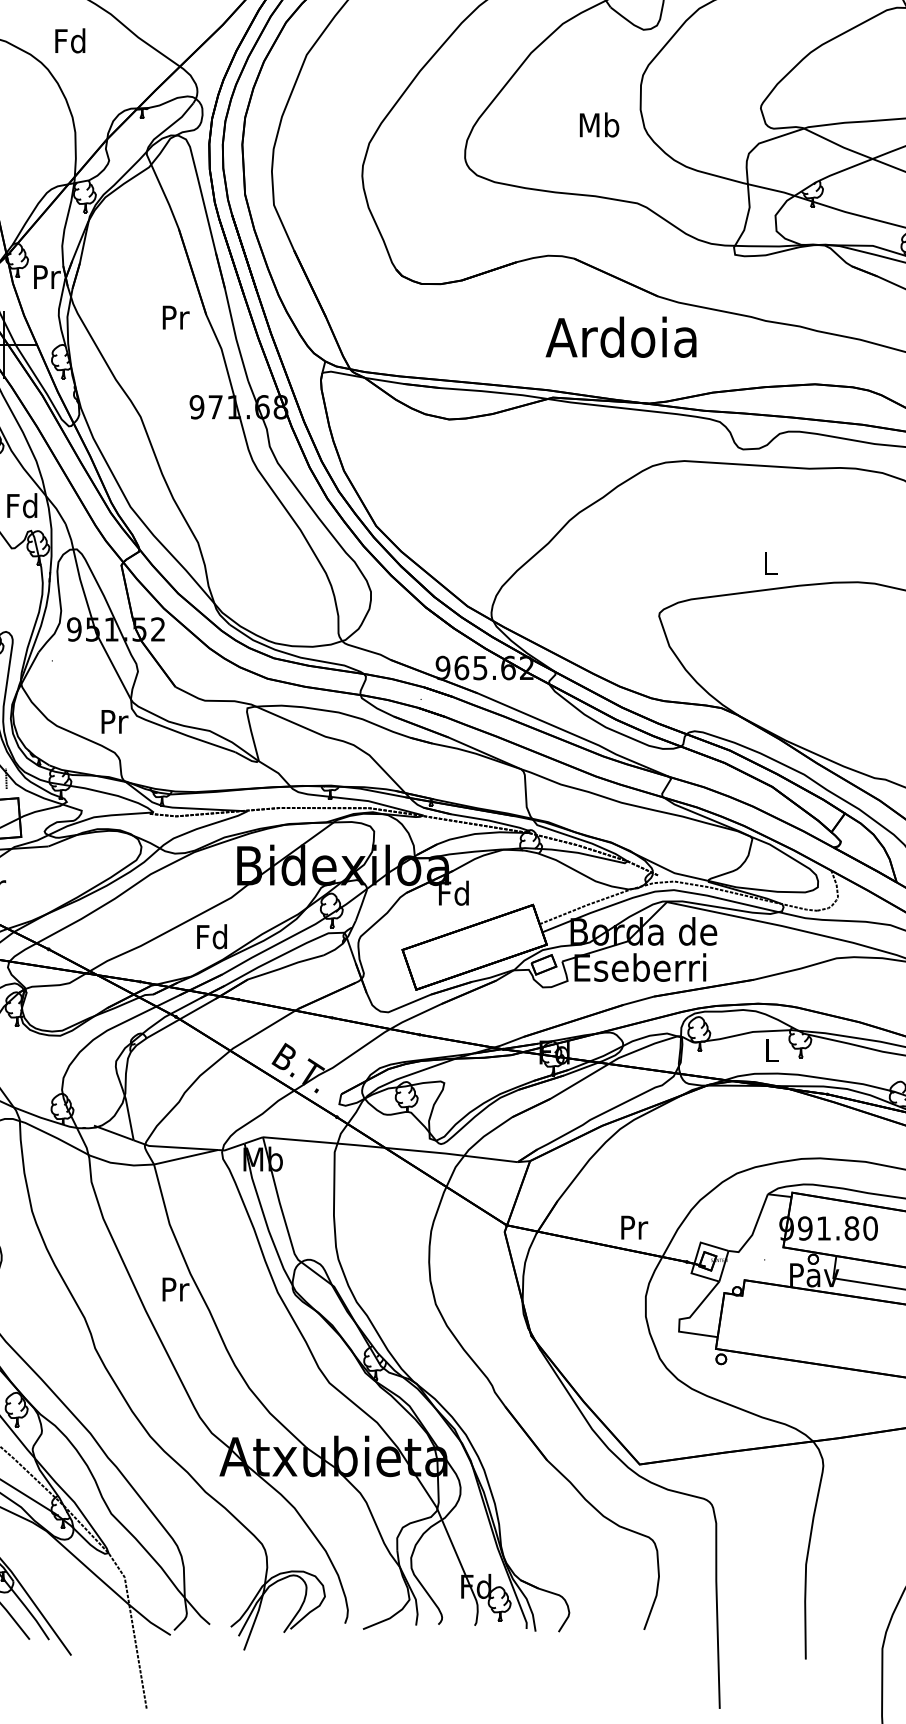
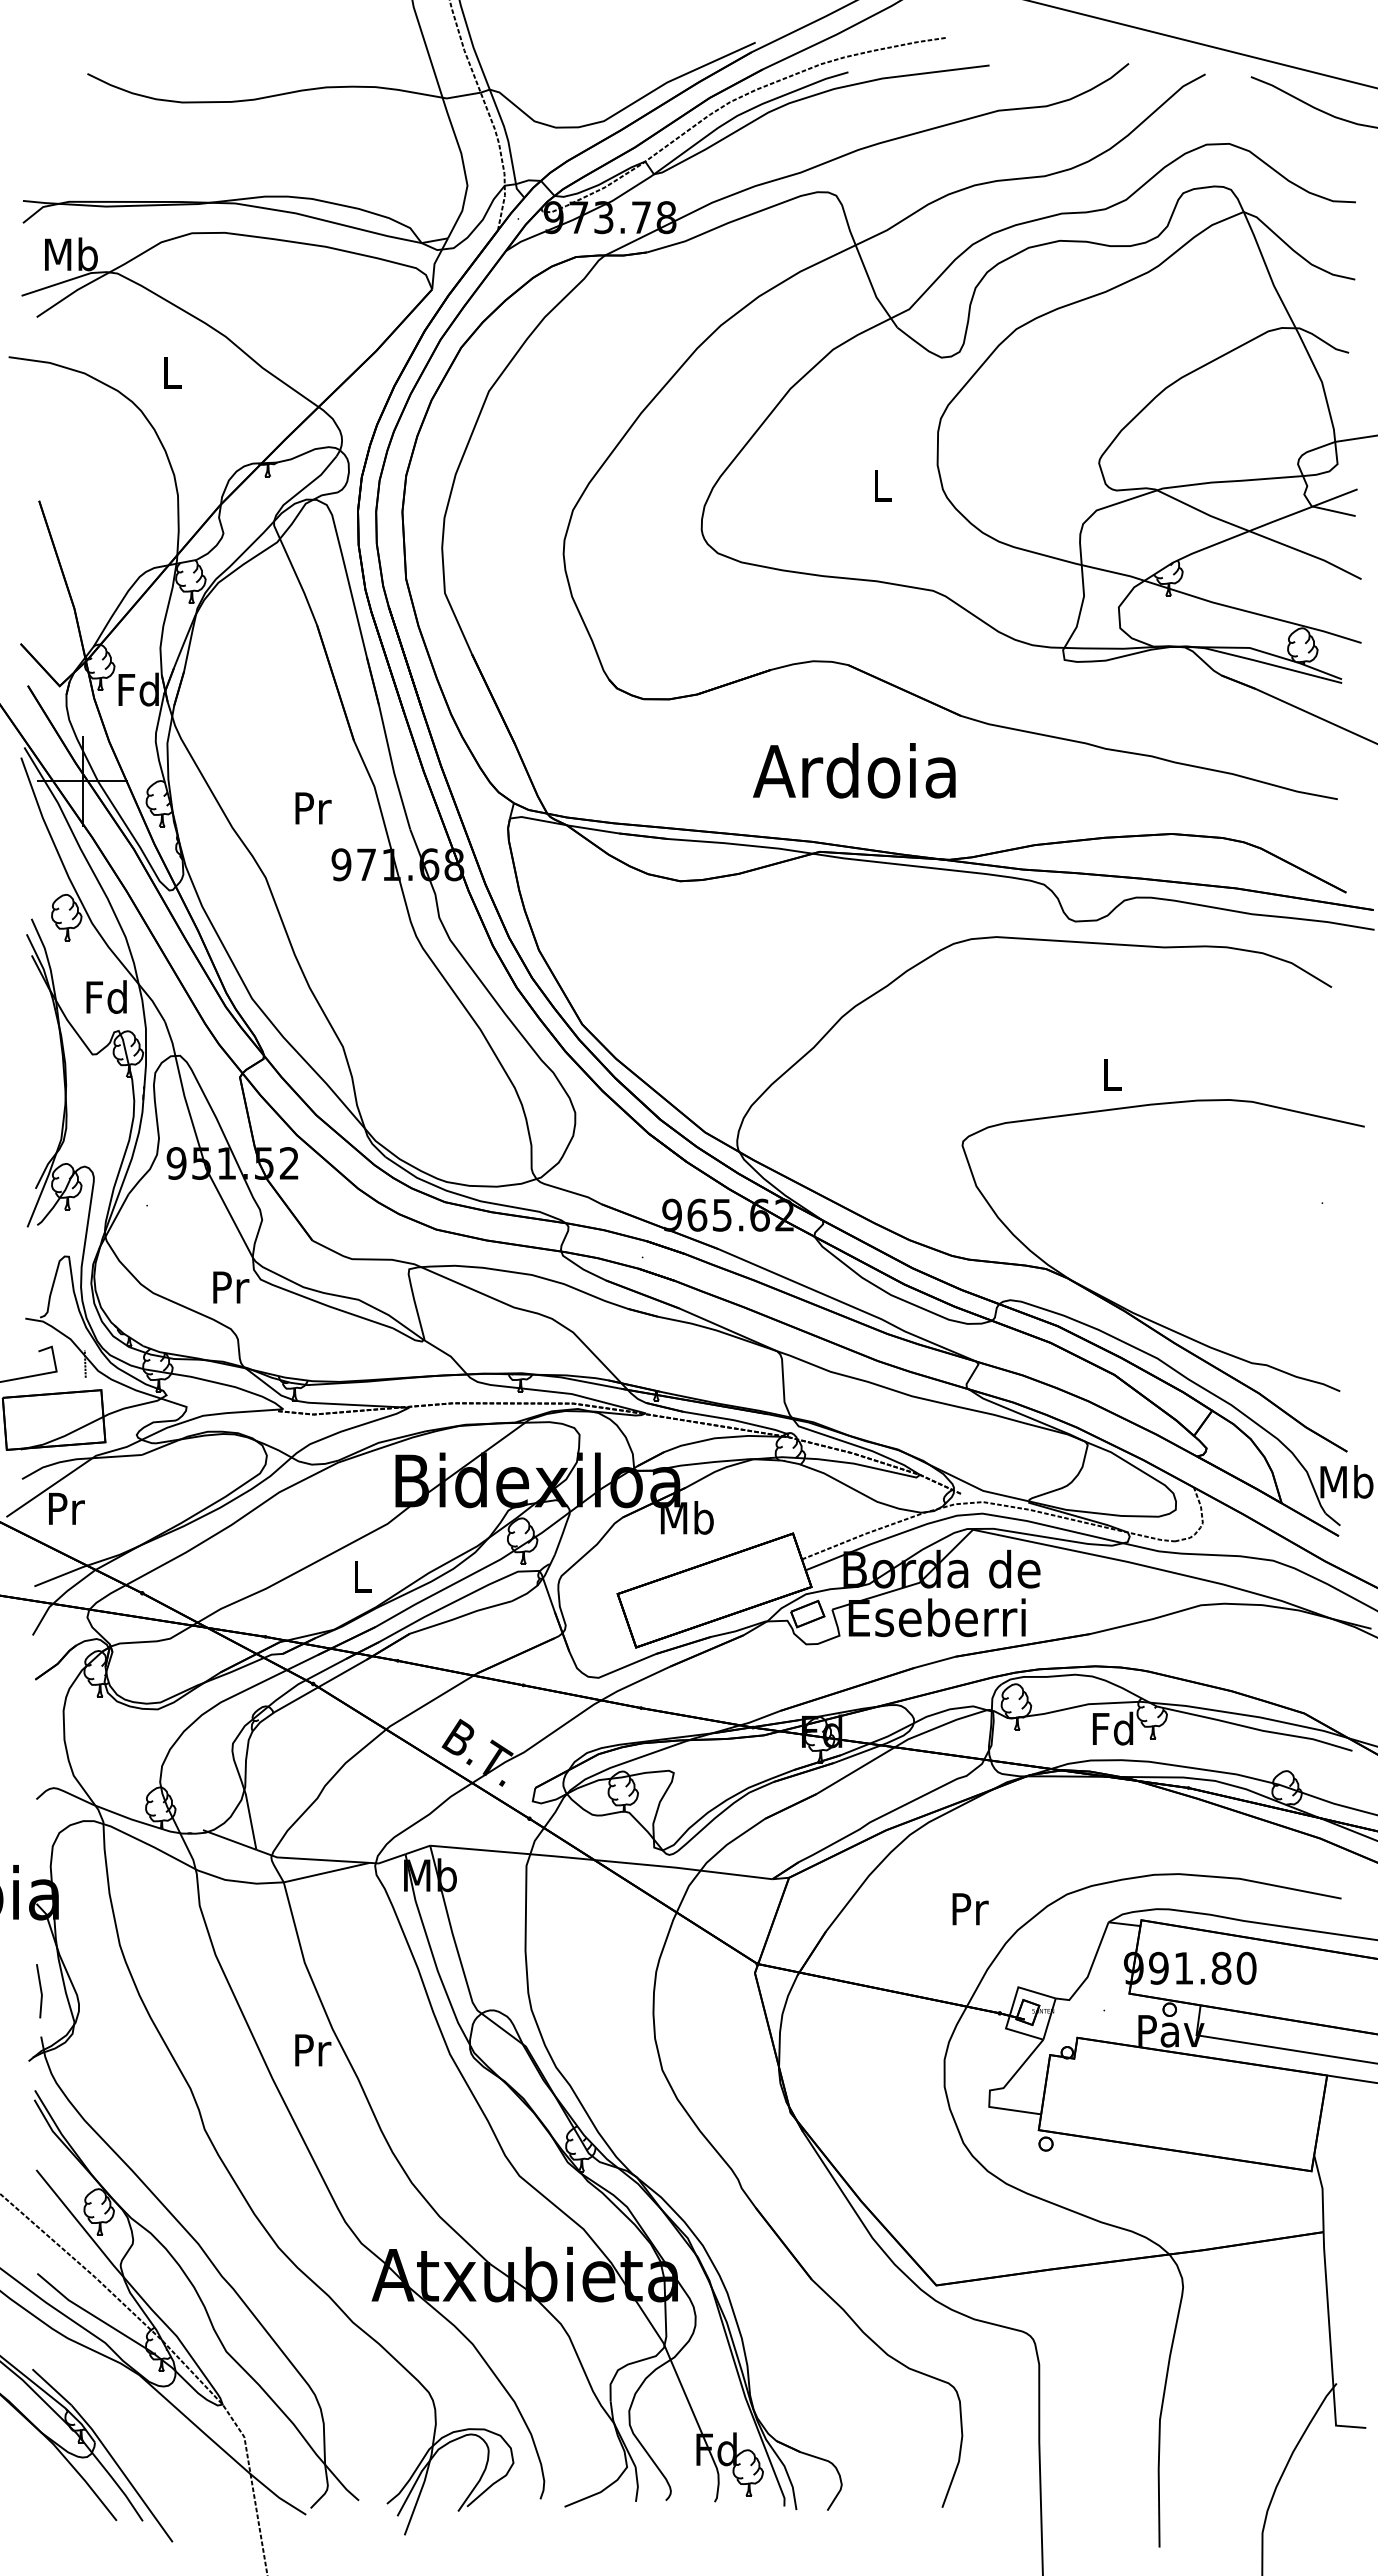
text: (70, 40) -> (171, 372), Fd -> L
text: (599, 124) -> (882, 485), Mb -> L
text: (45, 276) -> (138, 689), Pr -> Fd
text: (176, 317) -> (313, 808), moved
text: (621, 337) -> (854, 770), moved
text: (453, 892) -> (686, 1517), Fd -> Mb
text: (211, 936) -> (361, 1576), Fd -> L
text: (770, 1050) -> (1112, 1728), L -> Fd
text: (634, 1227) -> (970, 1909), moved

